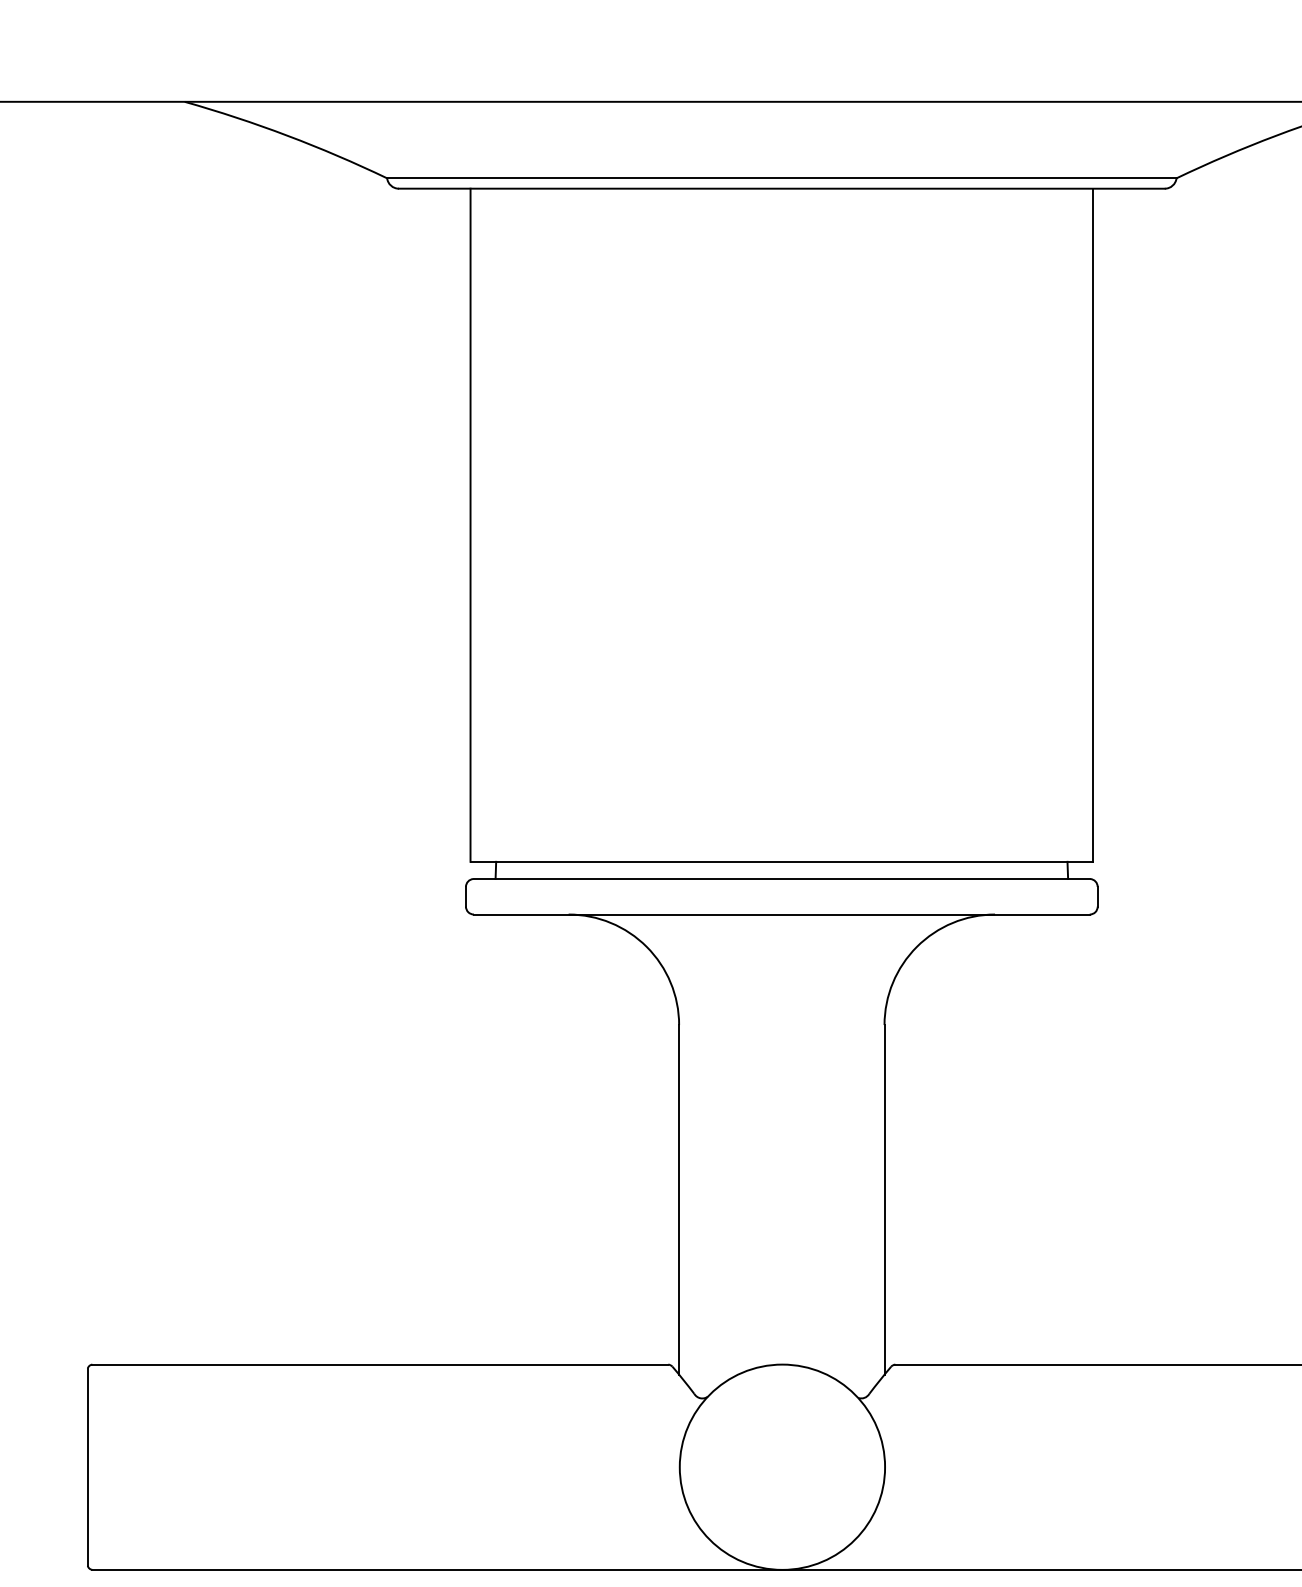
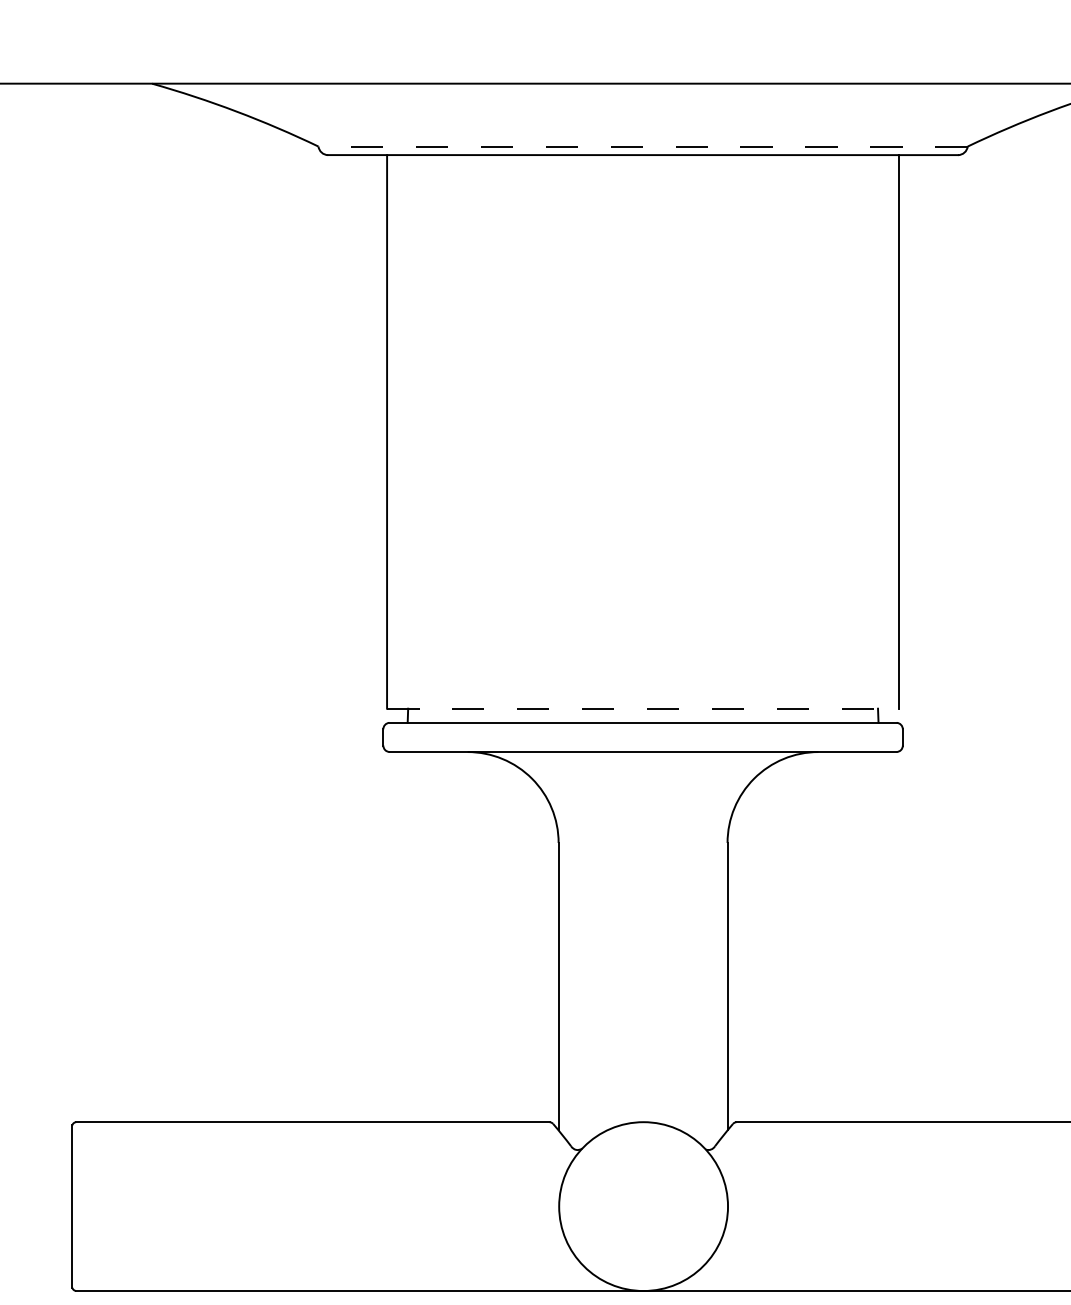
line: (781, 178) -> (642, 146), solid -> dashed
line: (782, 861) -> (643, 708), solid -> dashed

